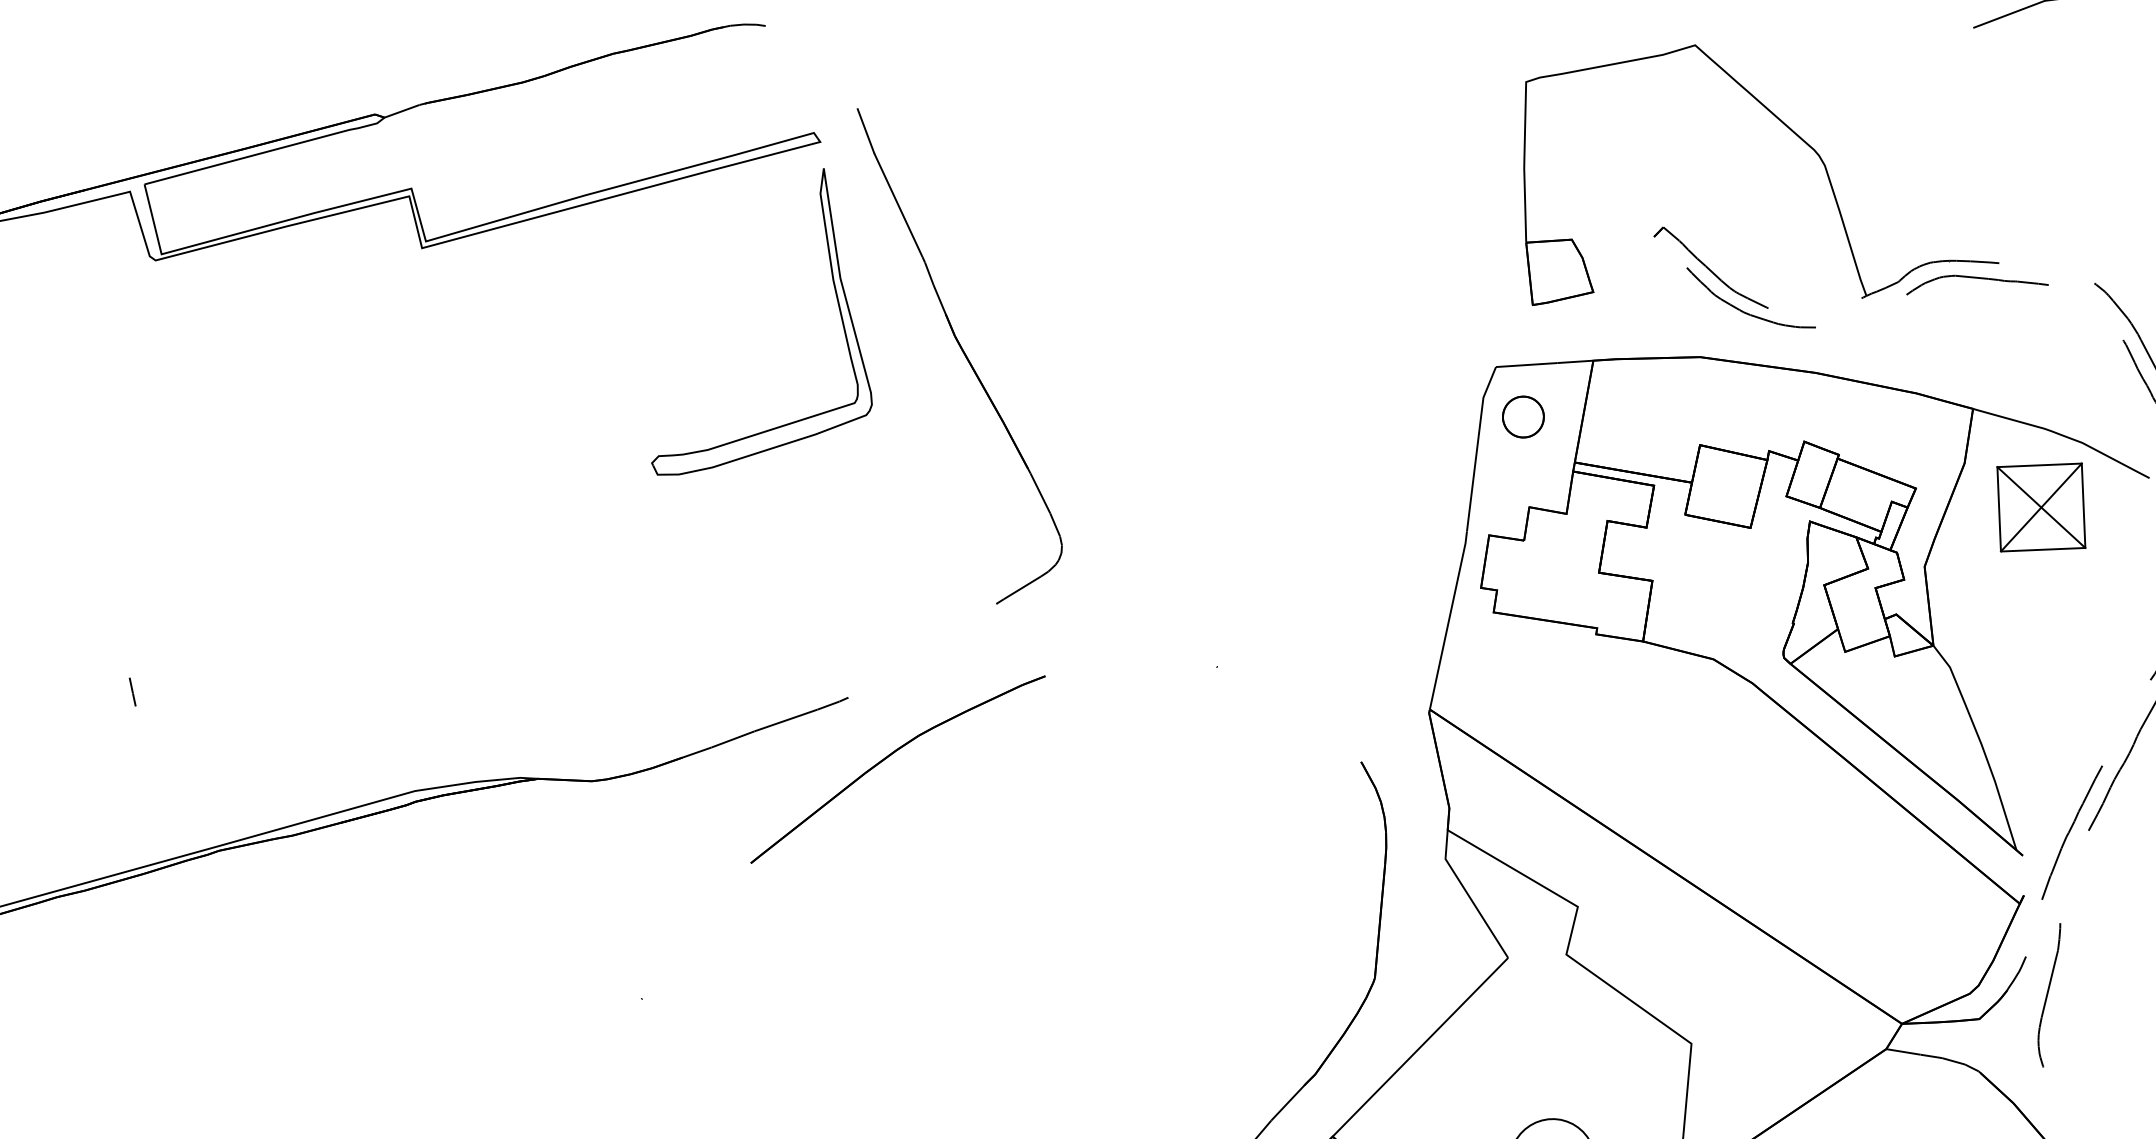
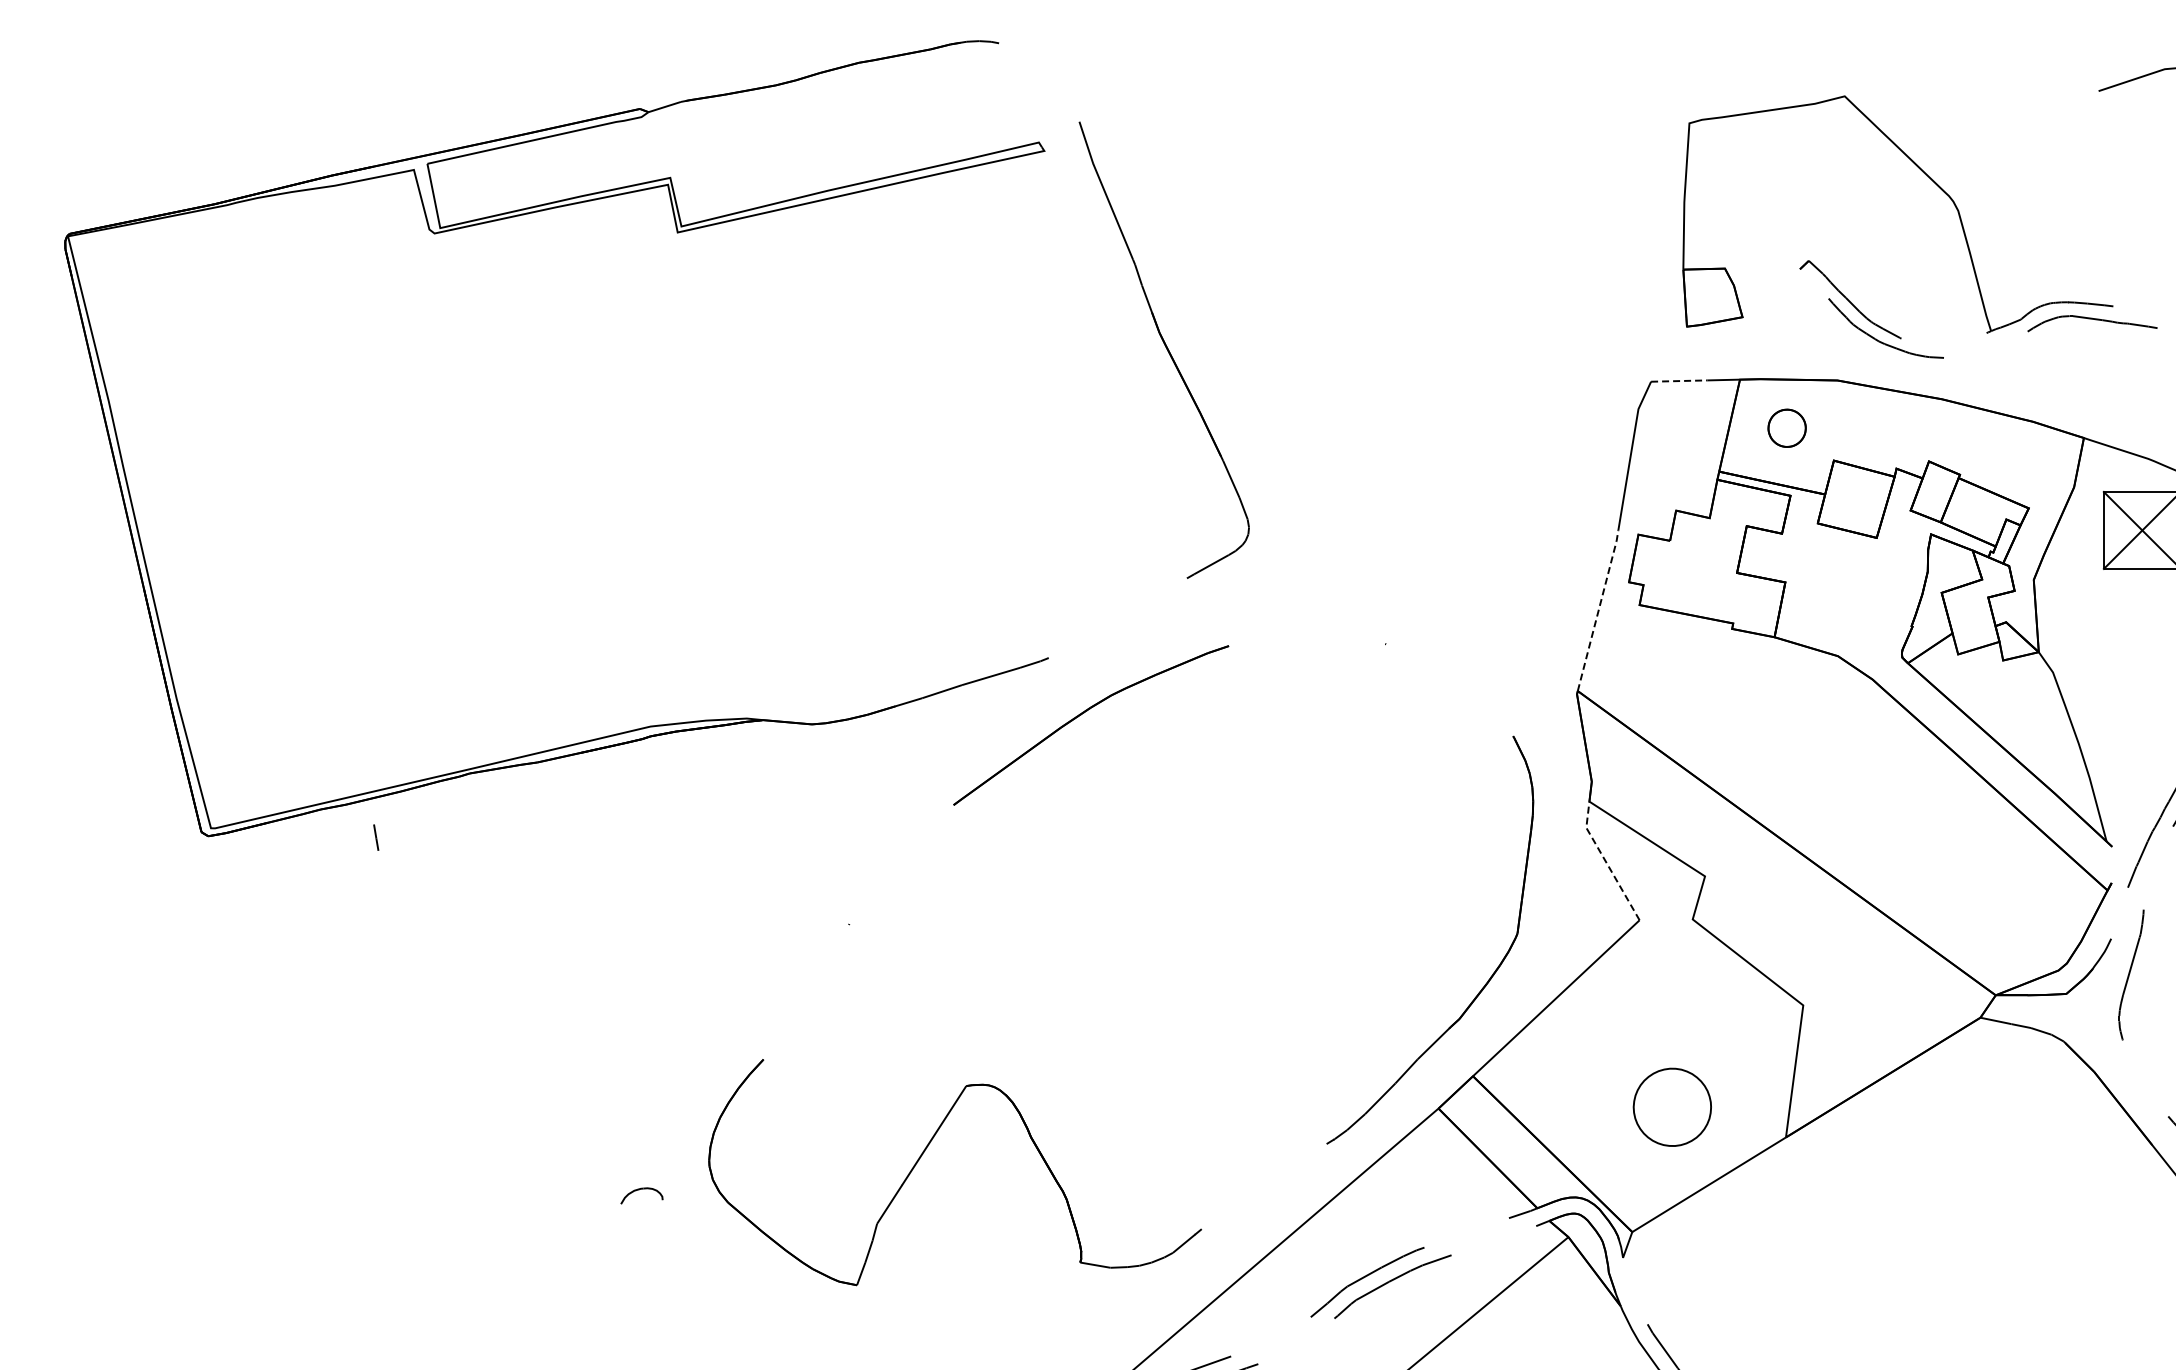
part: (837, 302) -> (1053, 297), removed
line: (1527, 365) -> (1679, 381), solid -> dashed
part: (1522, 416) -> (1786, 427), moved
line: (1448, 619) -> (1598, 609), solid -> dashed
line: (132, 691) -> (376, 837), moved
line: (1468, 895) -> (1605, 861), solid -> dashed

